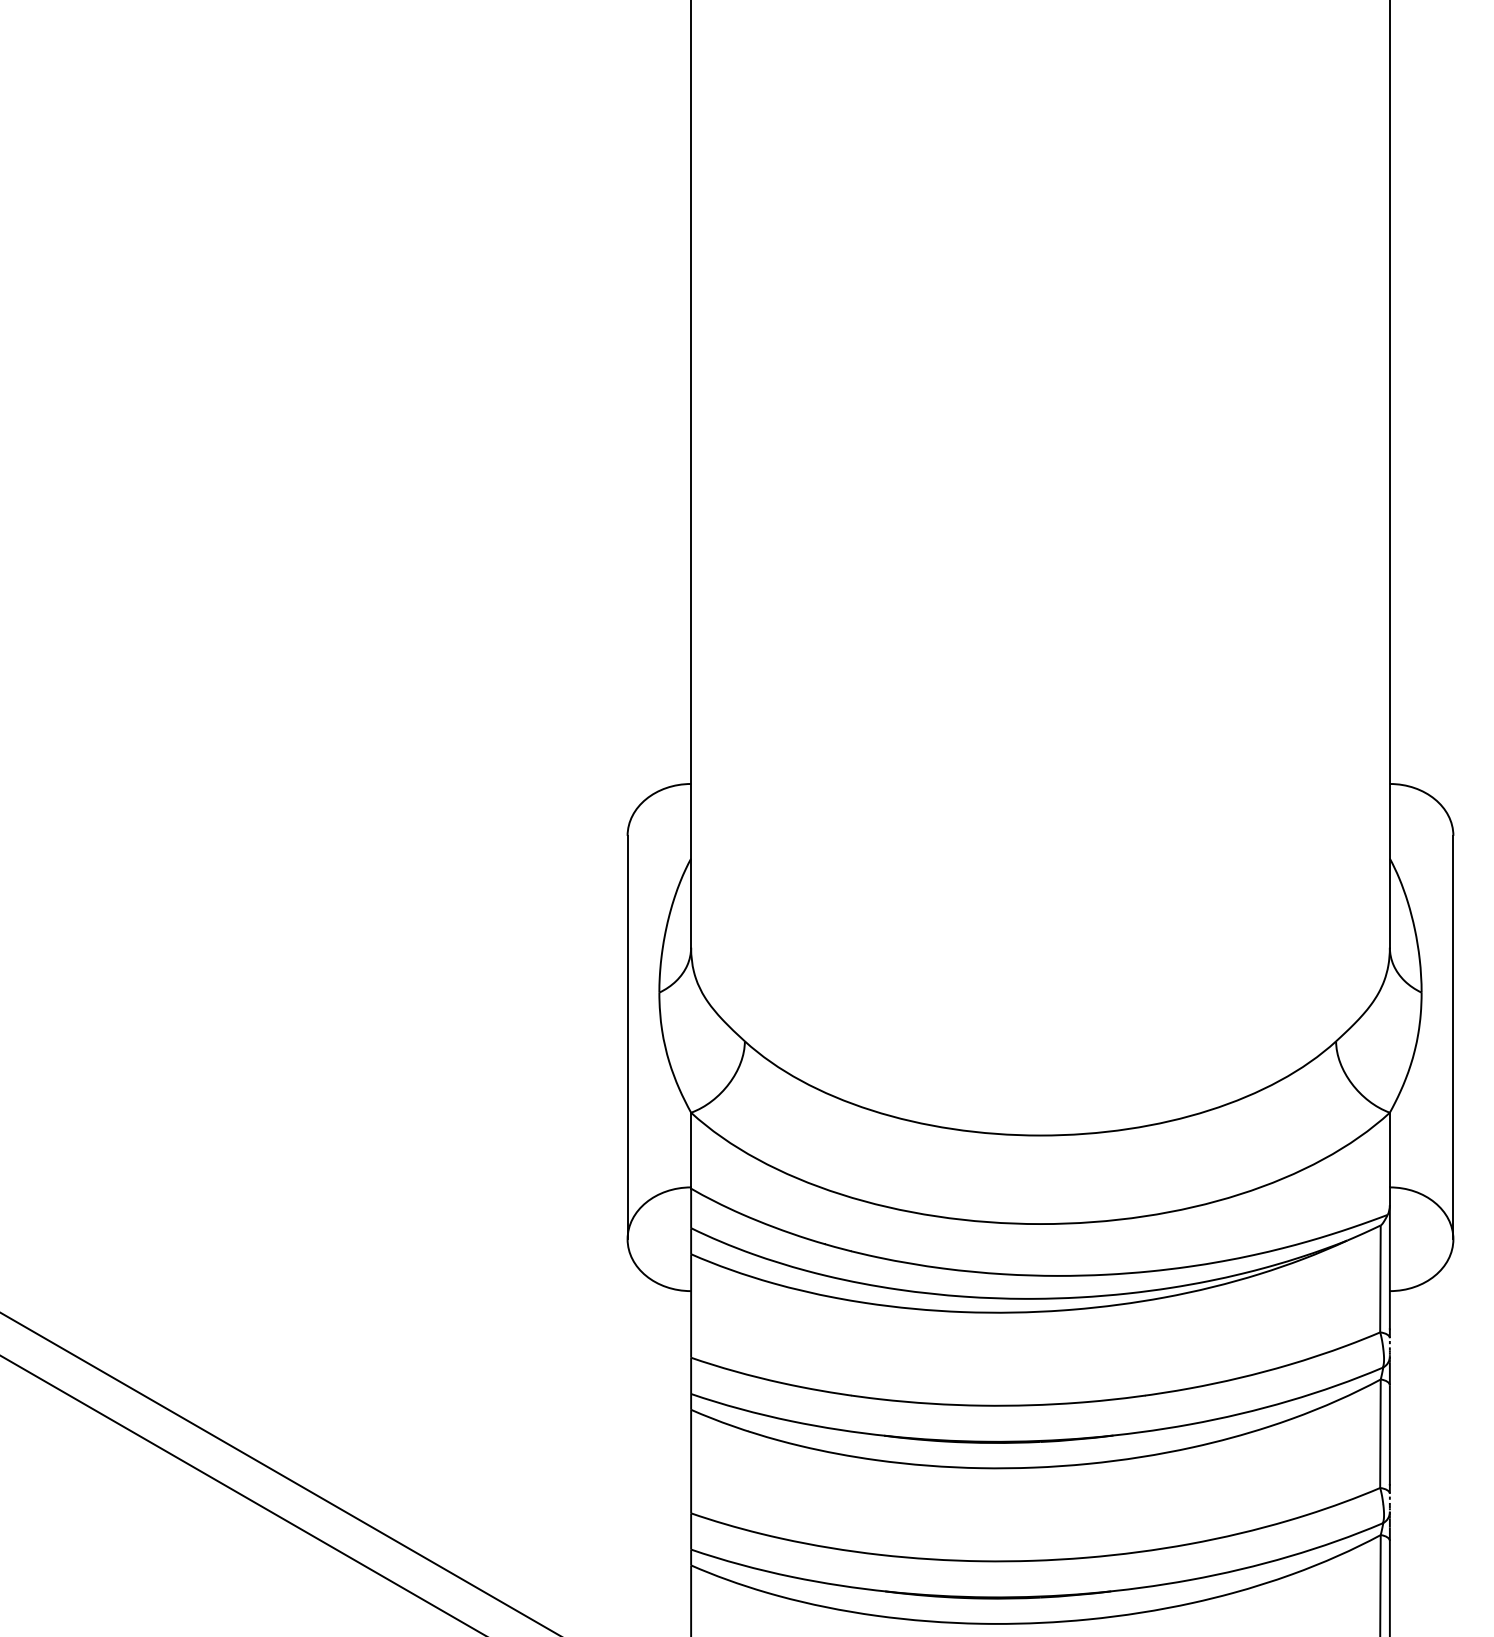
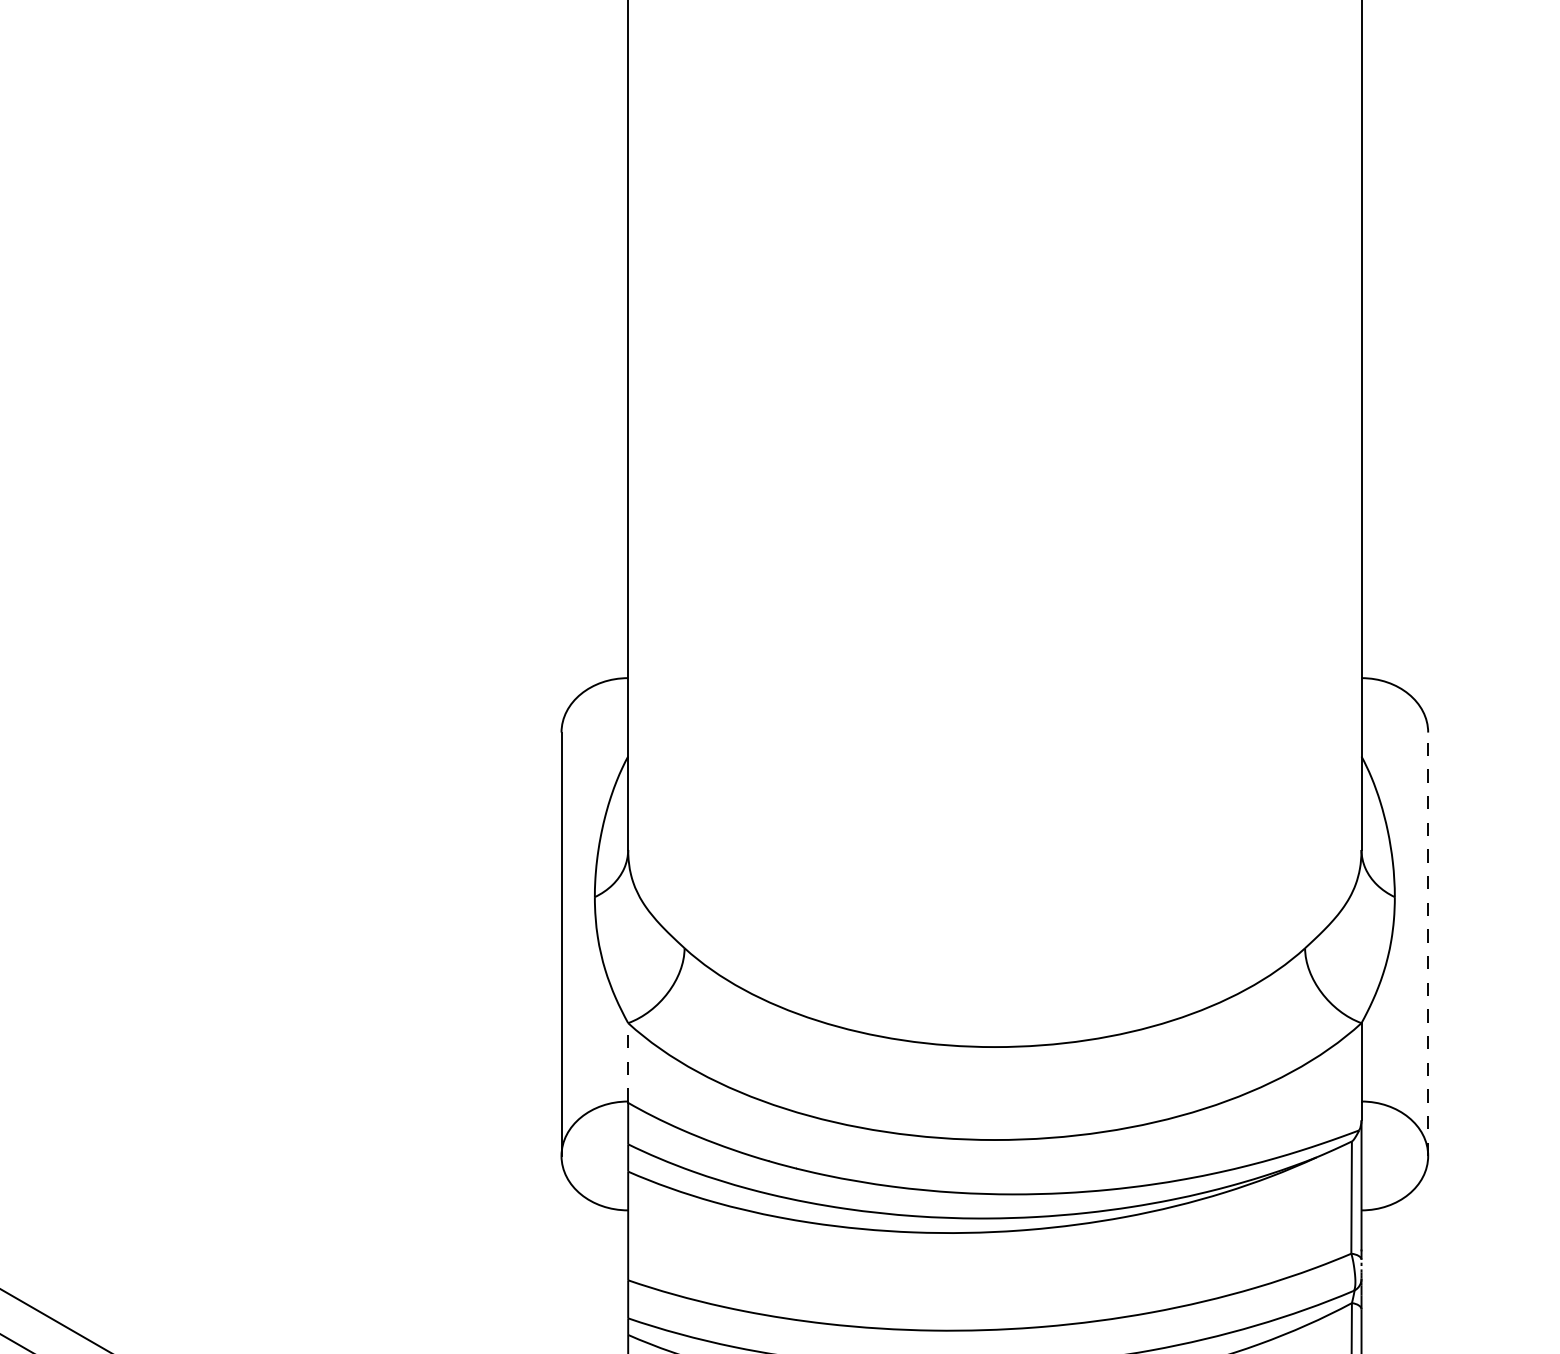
line: (1453, 1037) -> (1428, 944), solid -> dashed
line: (691, 1149) -> (628, 1061), solid -> dashed

